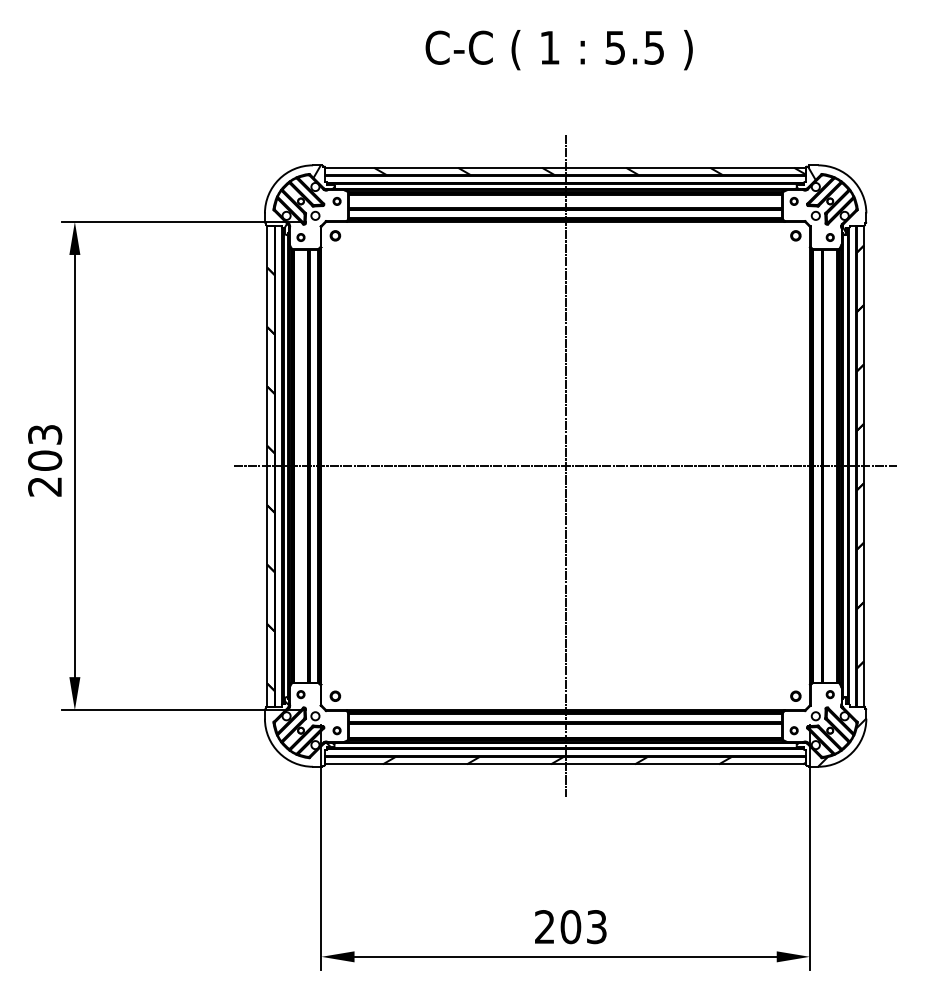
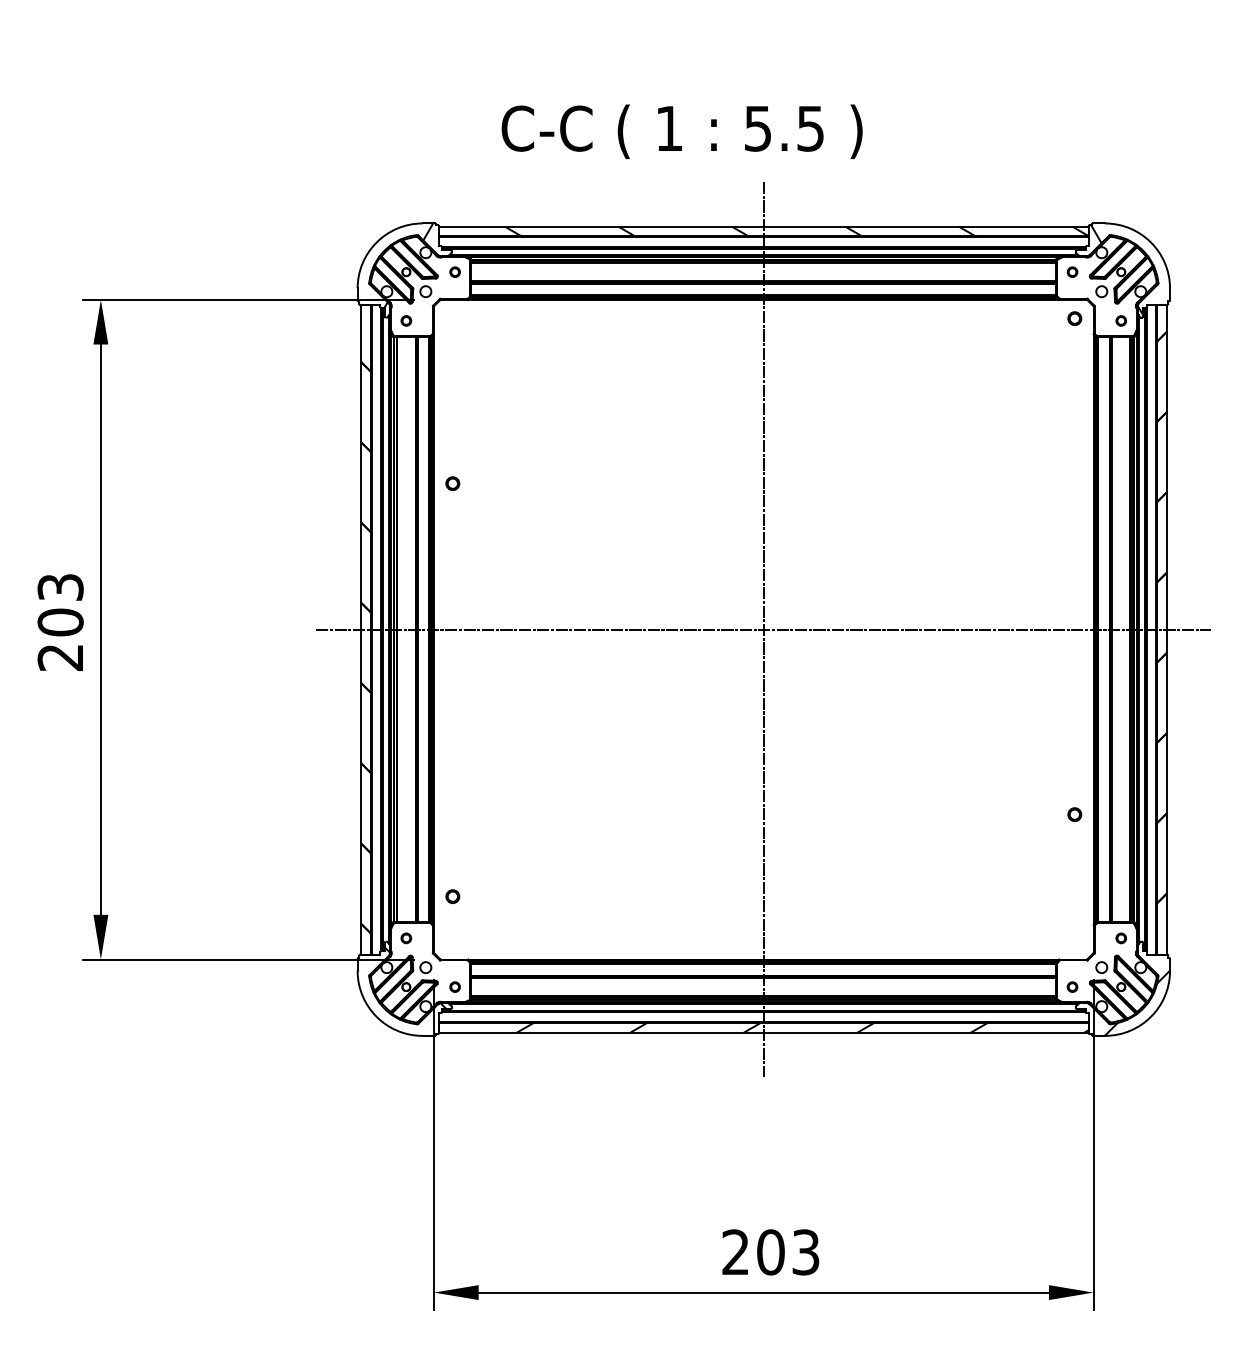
text: (558, 49) -> (681, 131), moved
part: (335, 235) -> (452, 483), moved
part: (335, 696) -> (452, 896), moved
part: (795, 696) -> (1074, 814), moved

